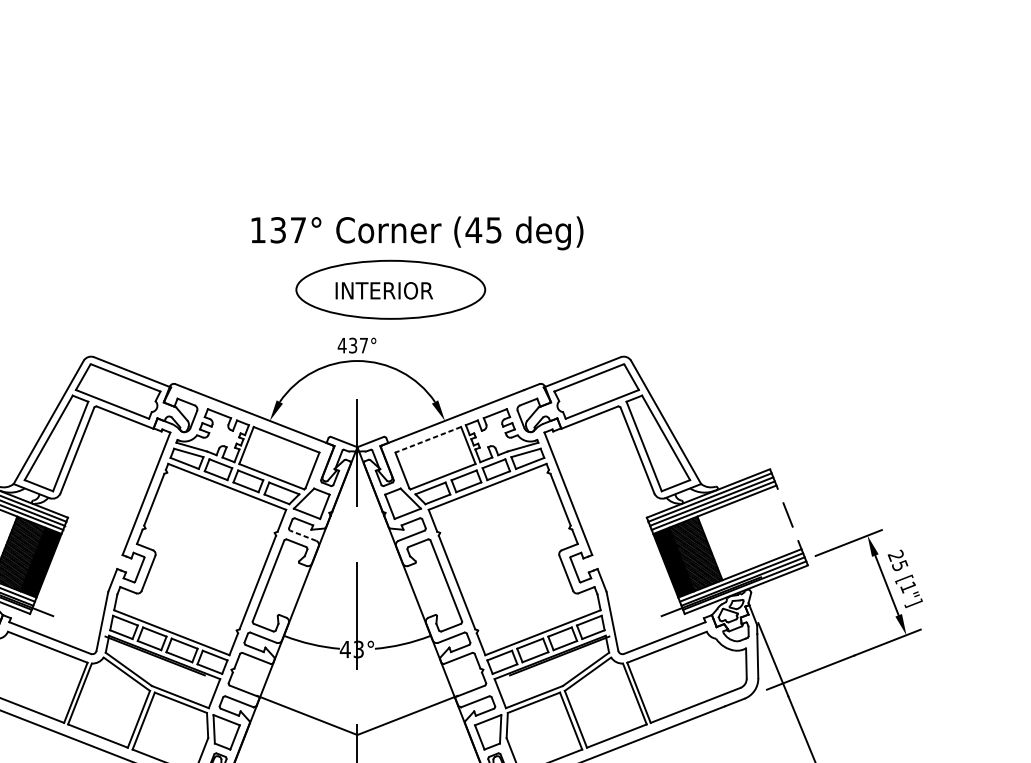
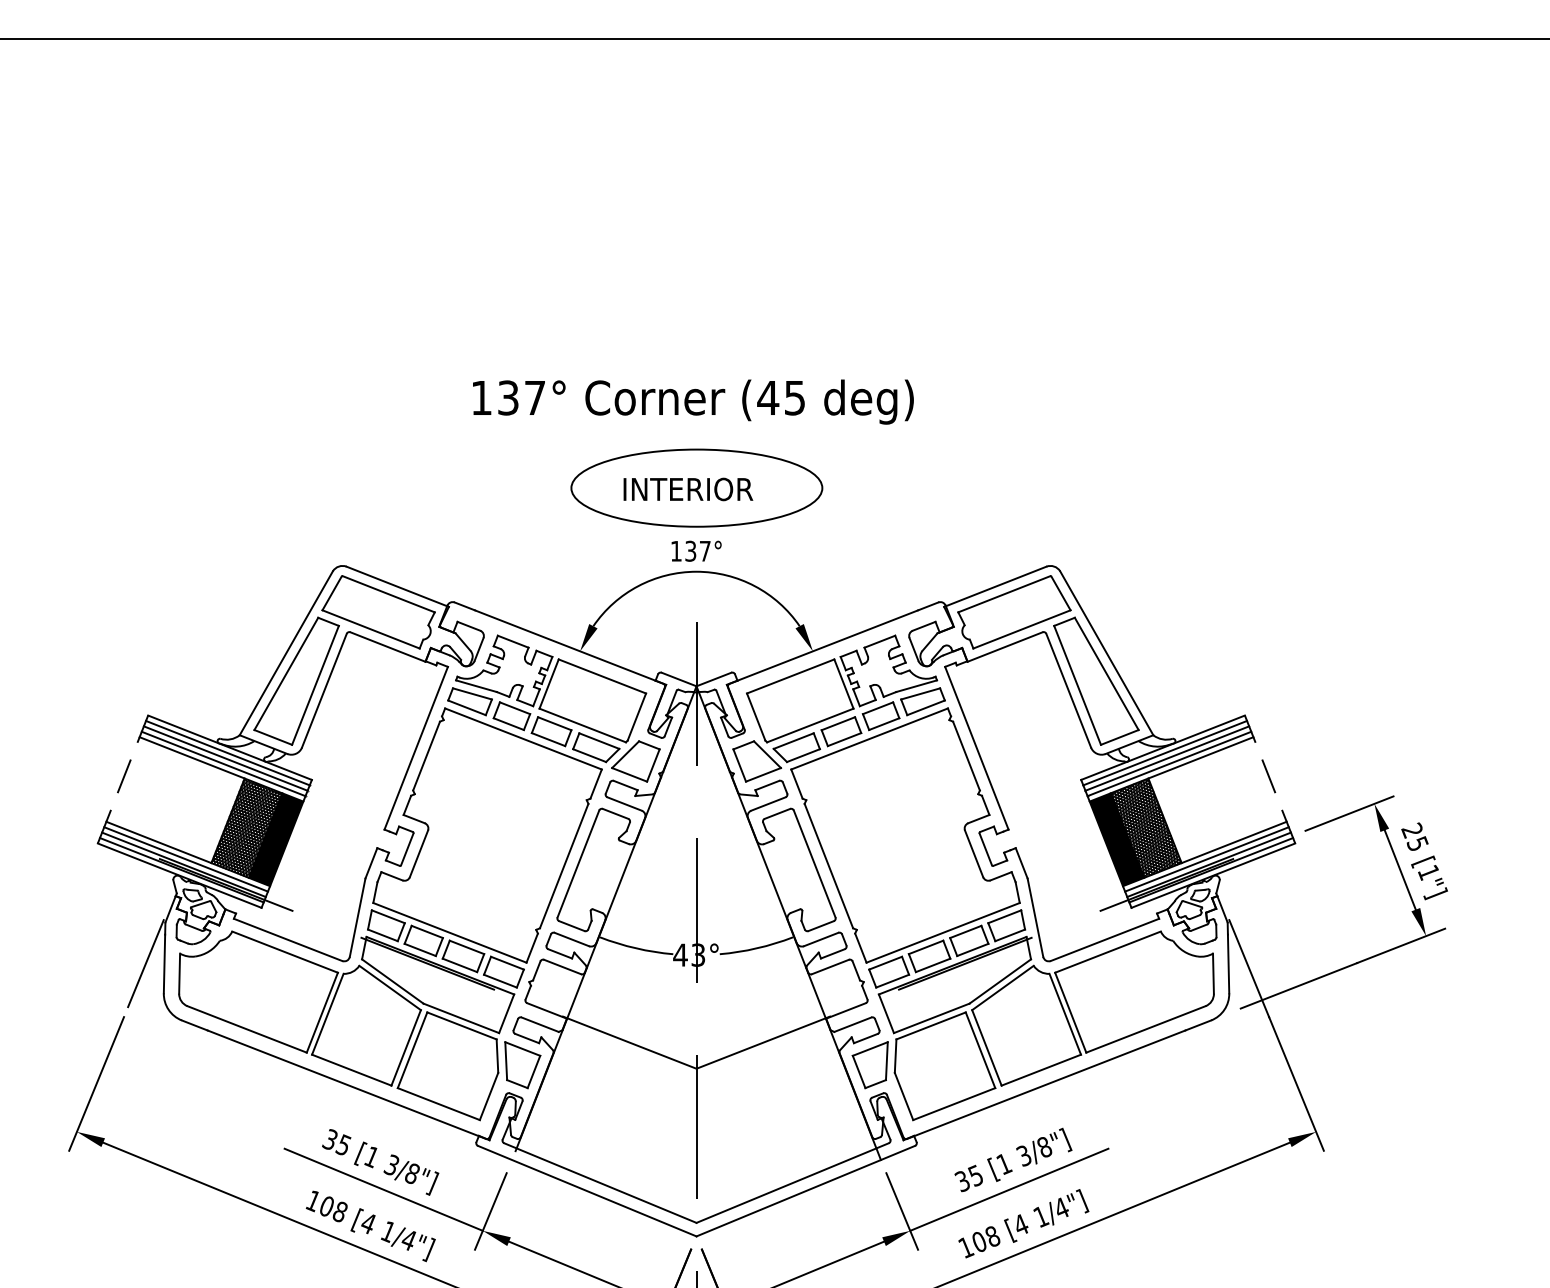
text: (417, 232) -> (693, 401), moved
part: (390, 289) -> (696, 487), moved
text: (342, 345) -> (676, 551), 437° -> 137°
line: (428, 439) -> (790, 676), dashed -> solid
line: (303, 535) -> (624, 803), dashed -> solid

